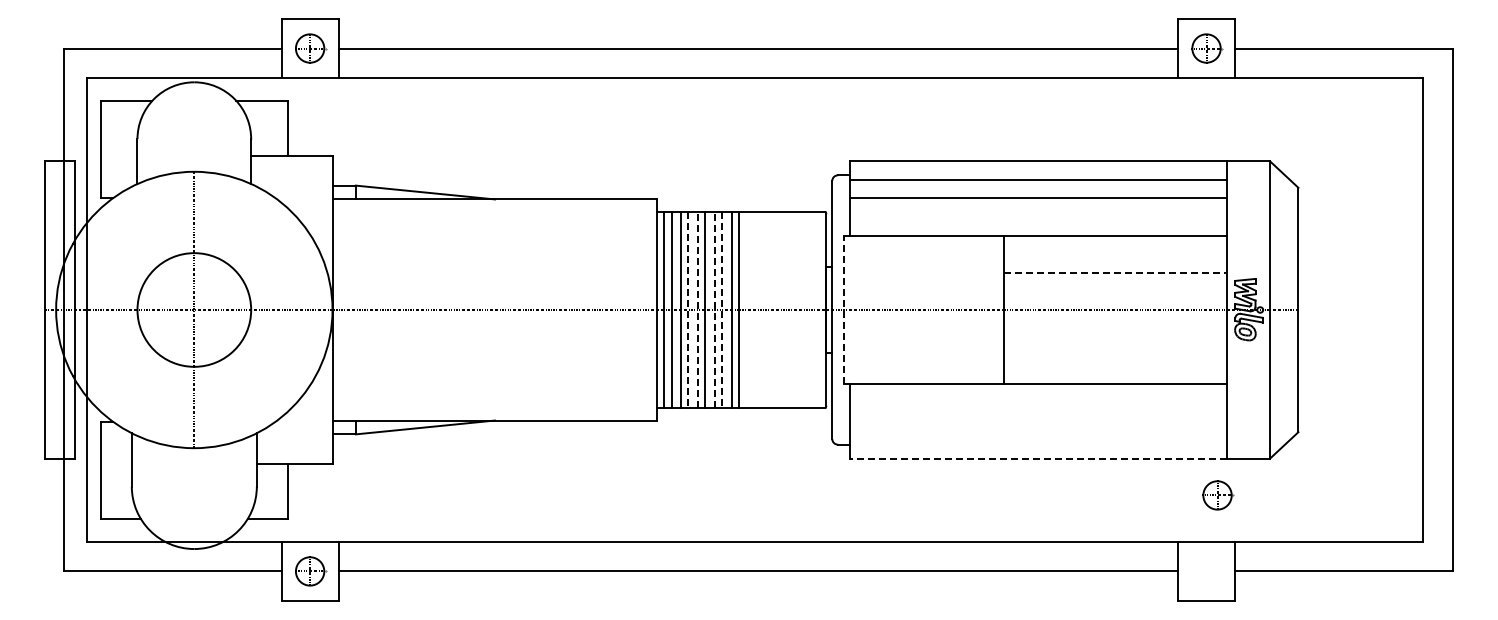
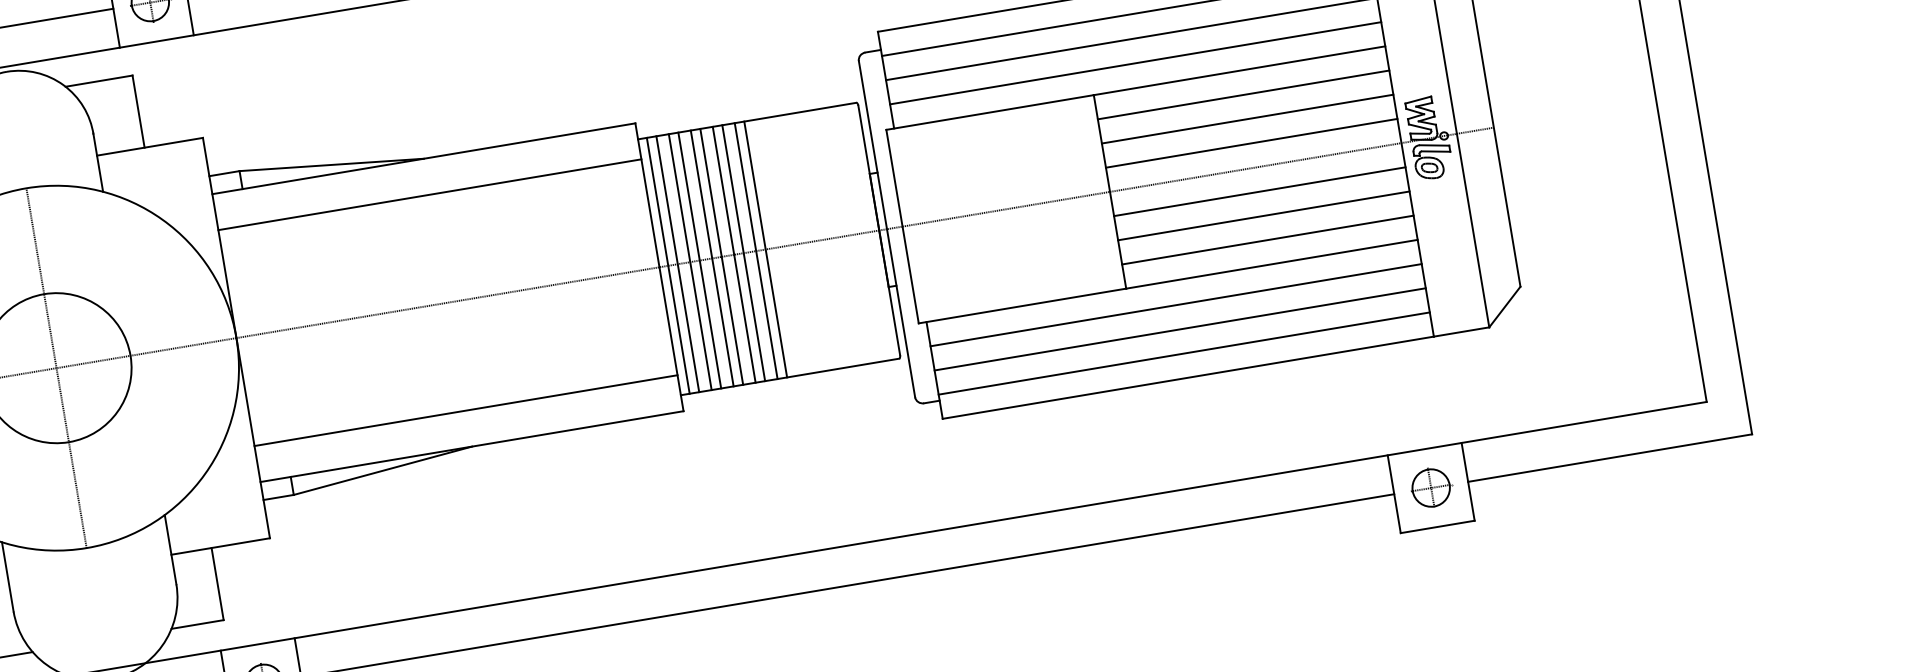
line: (1038, 217) -> (1135, 63), added
line: (494, 227) -> (429, 195), added
line: (1115, 254) -> (1243, 95), added
line: (1115, 272) -> (1247, 118), dashed -> solid
line: (1115, 291) -> (1251, 143), added
line: (698, 309) -> (712, 257), dashed -> solid
line: (714, 309) -> (733, 254), dashed -> solid
line: (844, 309) -> (902, 225), dashed -> solid
line: (688, 310) -> (699, 261), dashed -> solid
line: (722, 310) -> (744, 253), dashed -> solid
line: (1115, 328) -> (1259, 191), added
line: (1115, 347) -> (1263, 216), added
line: (1115, 365) -> (1267, 239), added
line: (494, 392) -> (465, 410), added
line: (1038, 402) -> (1175, 304), added
line: (1038, 421) -> (1179, 329), added
line: (1038, 440) -> (1183, 354), added
line: (1038, 458) -> (1187, 377), dashed -> solid
part: (1218, 495) -> (1432, 487), moved

